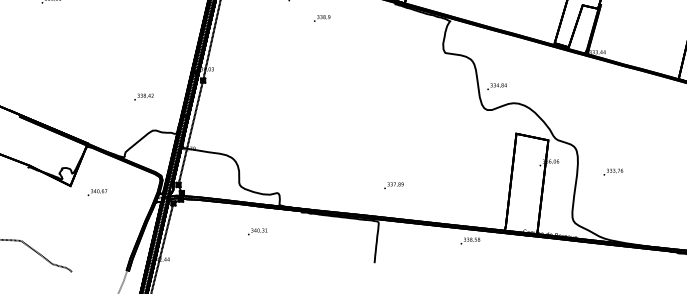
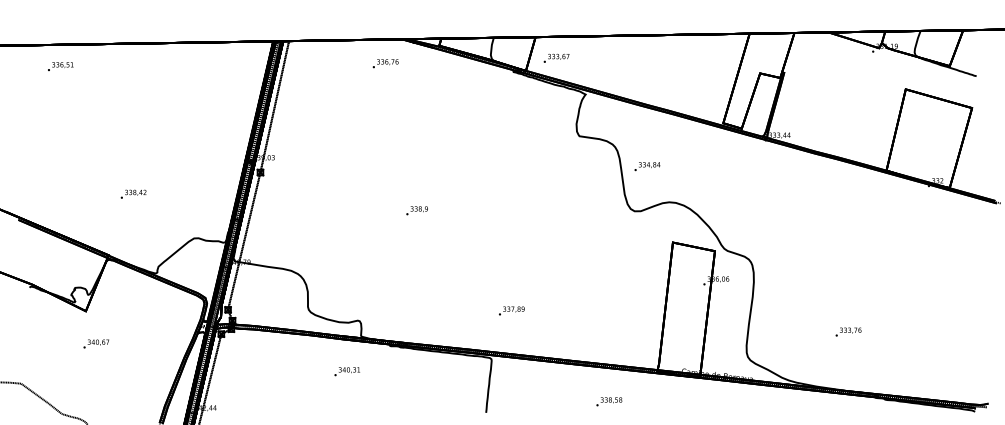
text: (321, 18) -> (416, 210), moved
text: (497, 86) -> (647, 166), moved
text: (143, 96) -> (133, 193), moved
text: (613, 171) -> (848, 331), moved
text: (96, 192) -> (95, 343), moved
text: (257, 231) -> (346, 371), moved
text: (470, 240) -> (609, 401), moved

